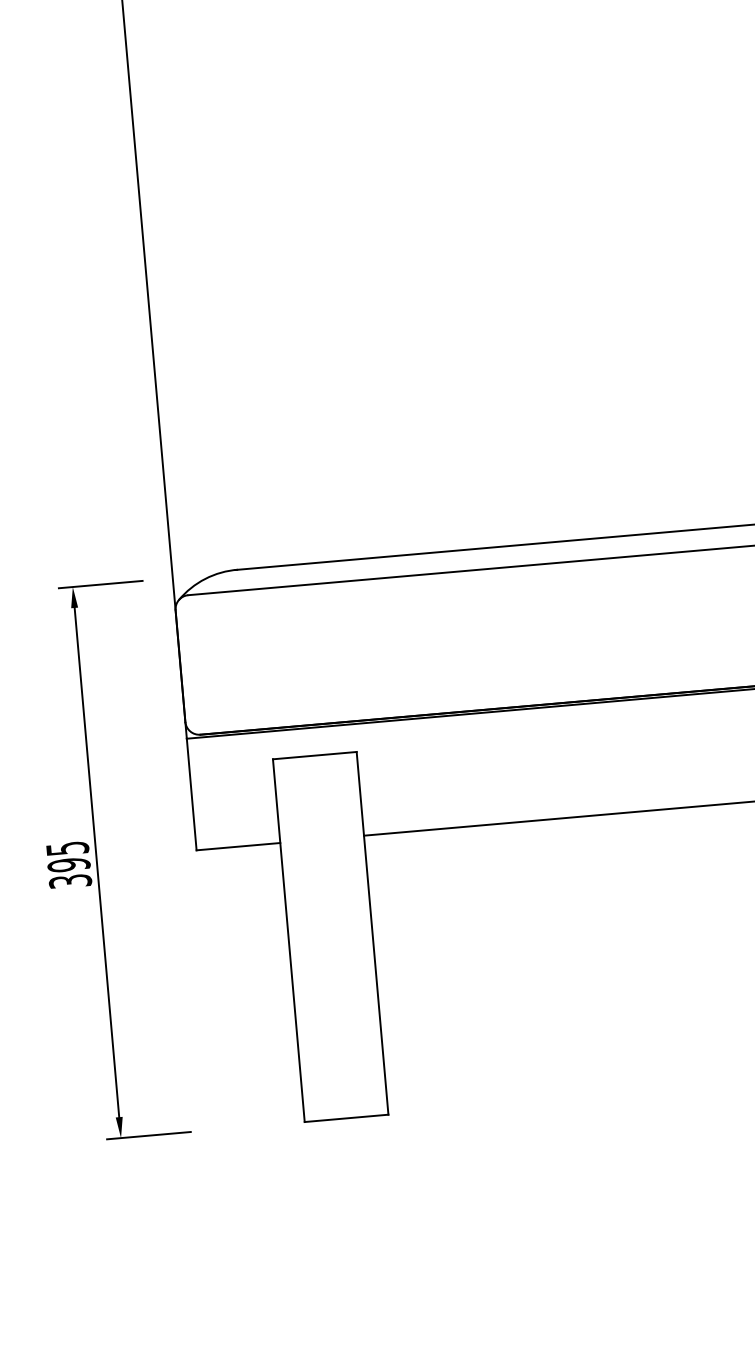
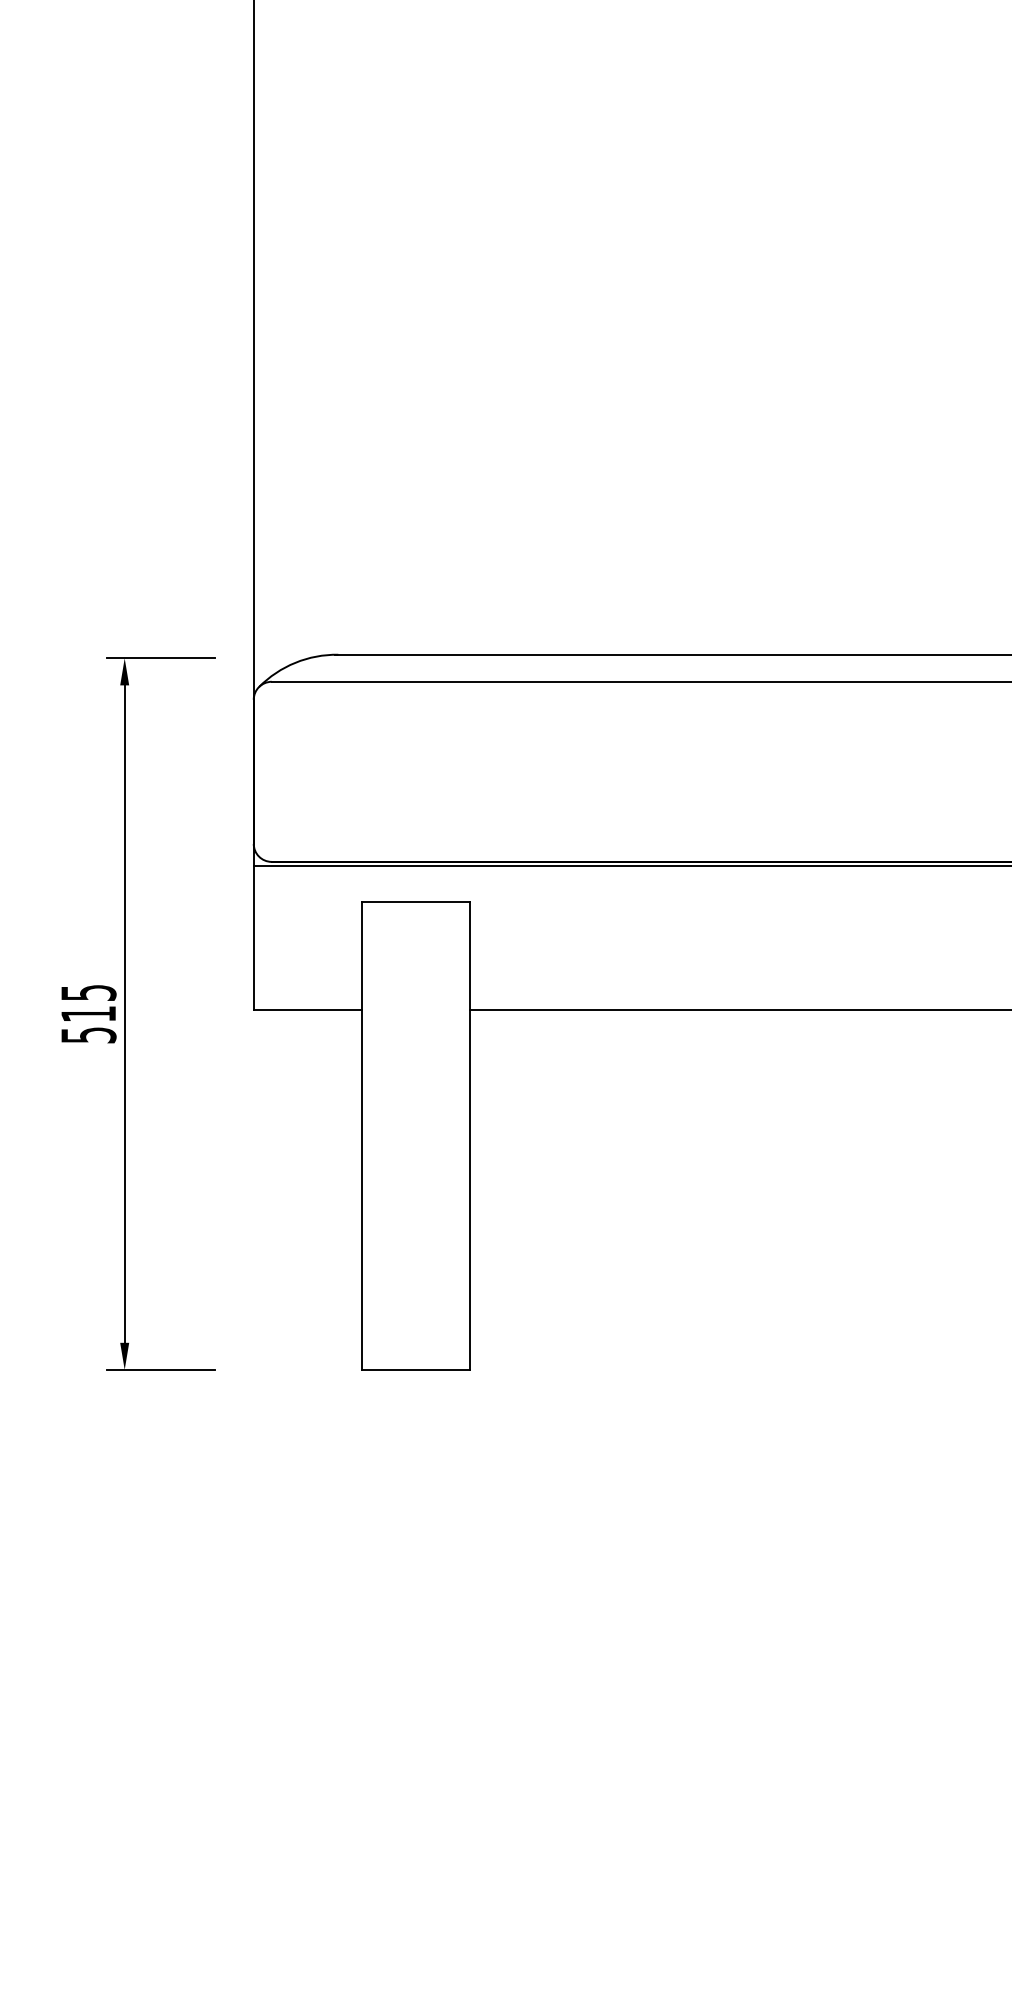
text: (69, 873) -> (88, 1024), 395 -> 515

